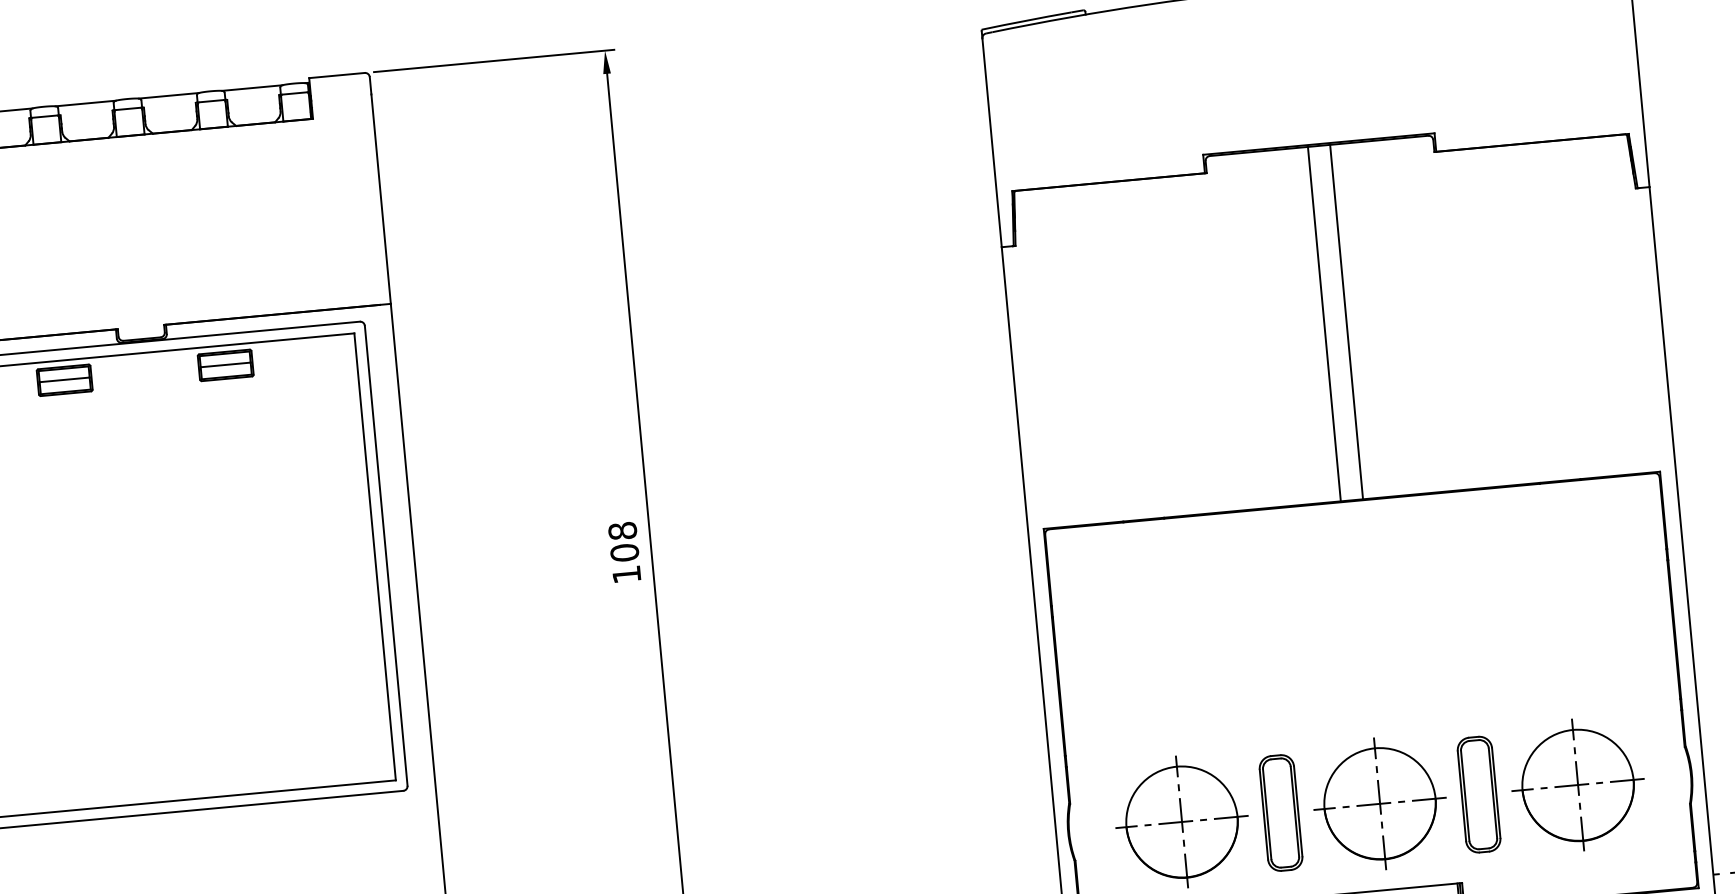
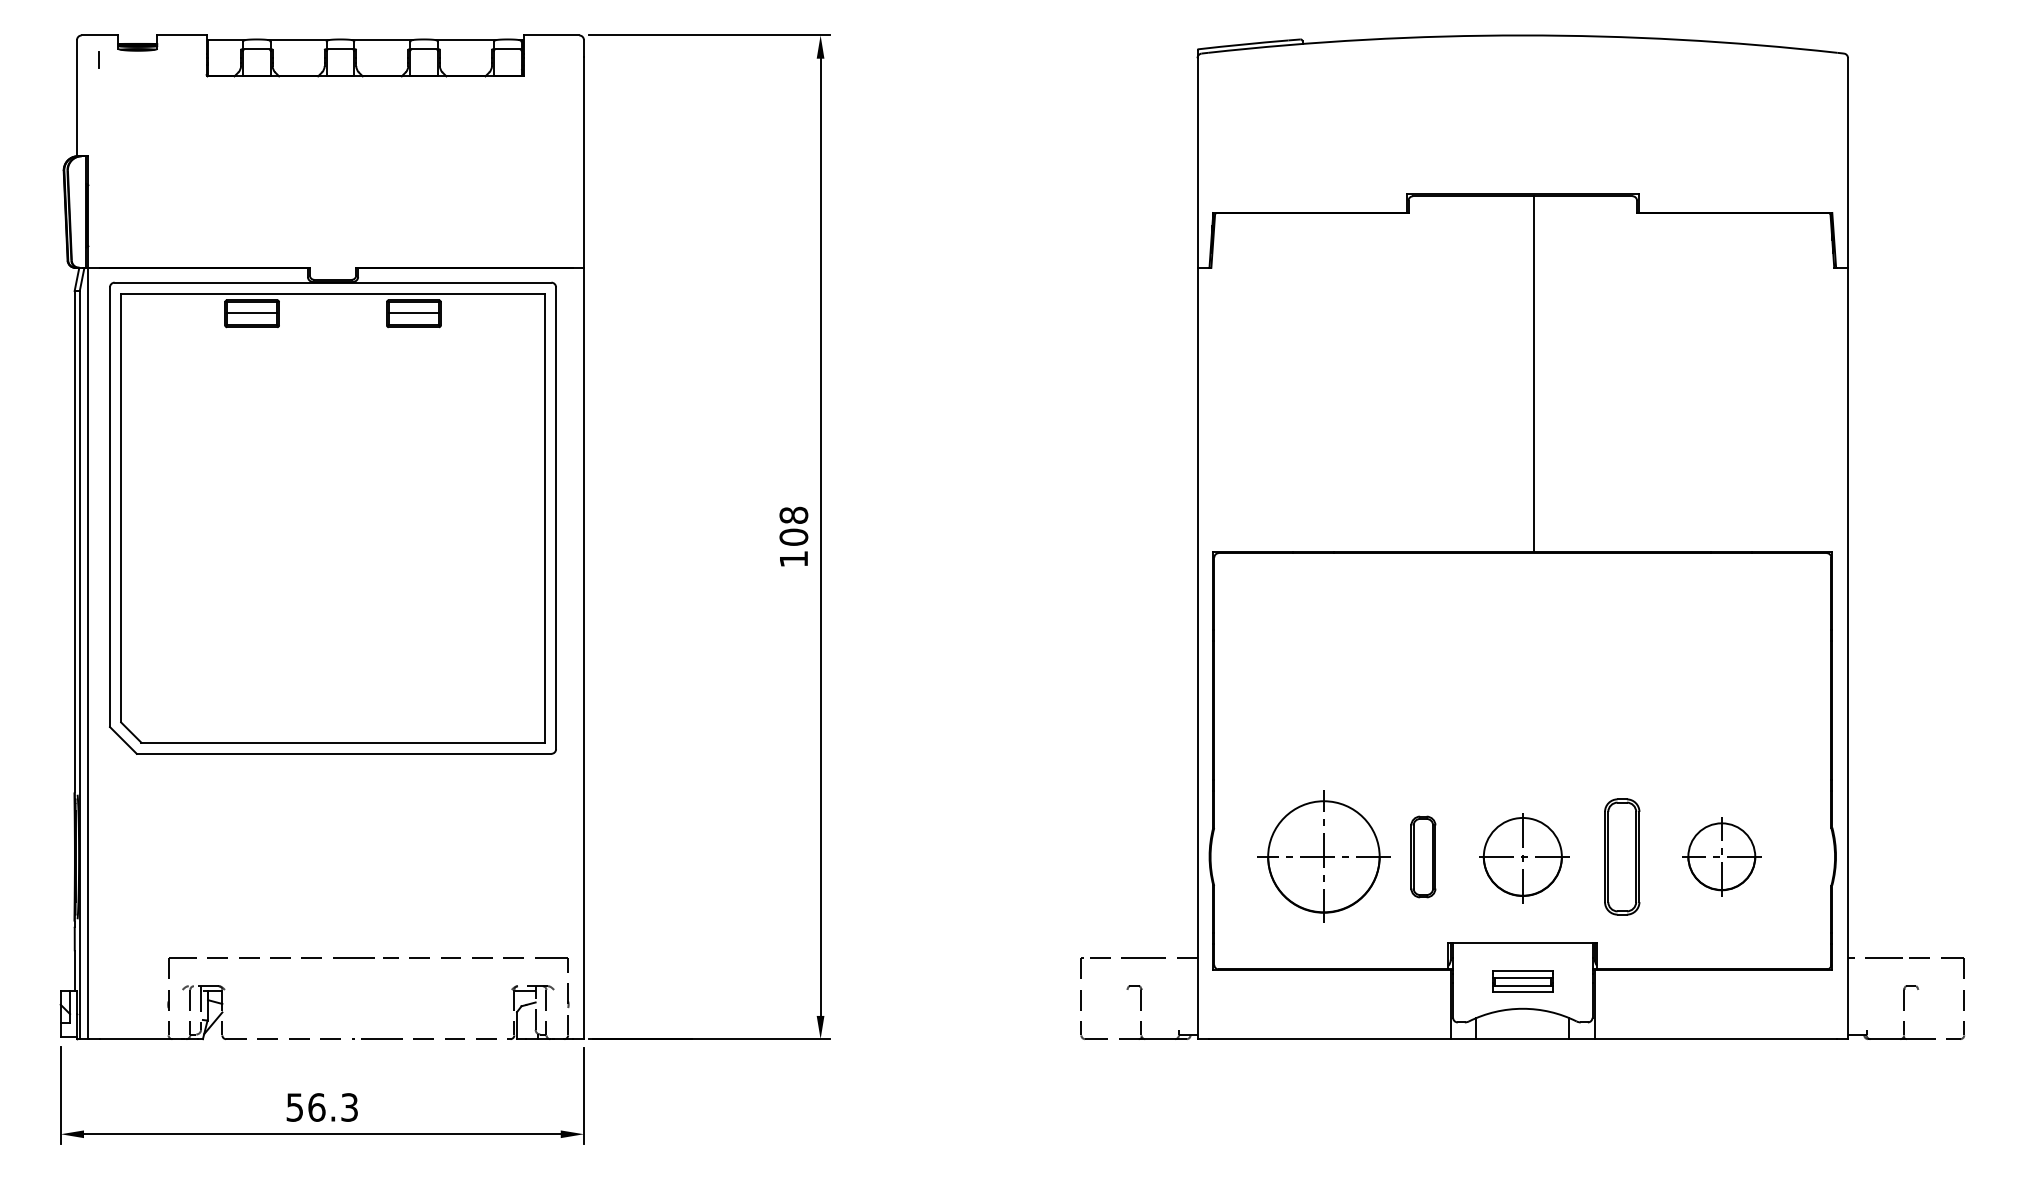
line: (1324, 324) -> (1511, 374), removed
part: (1577, 784) -> (1721, 856), size x0.6
part: (1379, 803) -> (1522, 856), size x0.7
part: (1281, 812) -> (1423, 856), size x0.7

